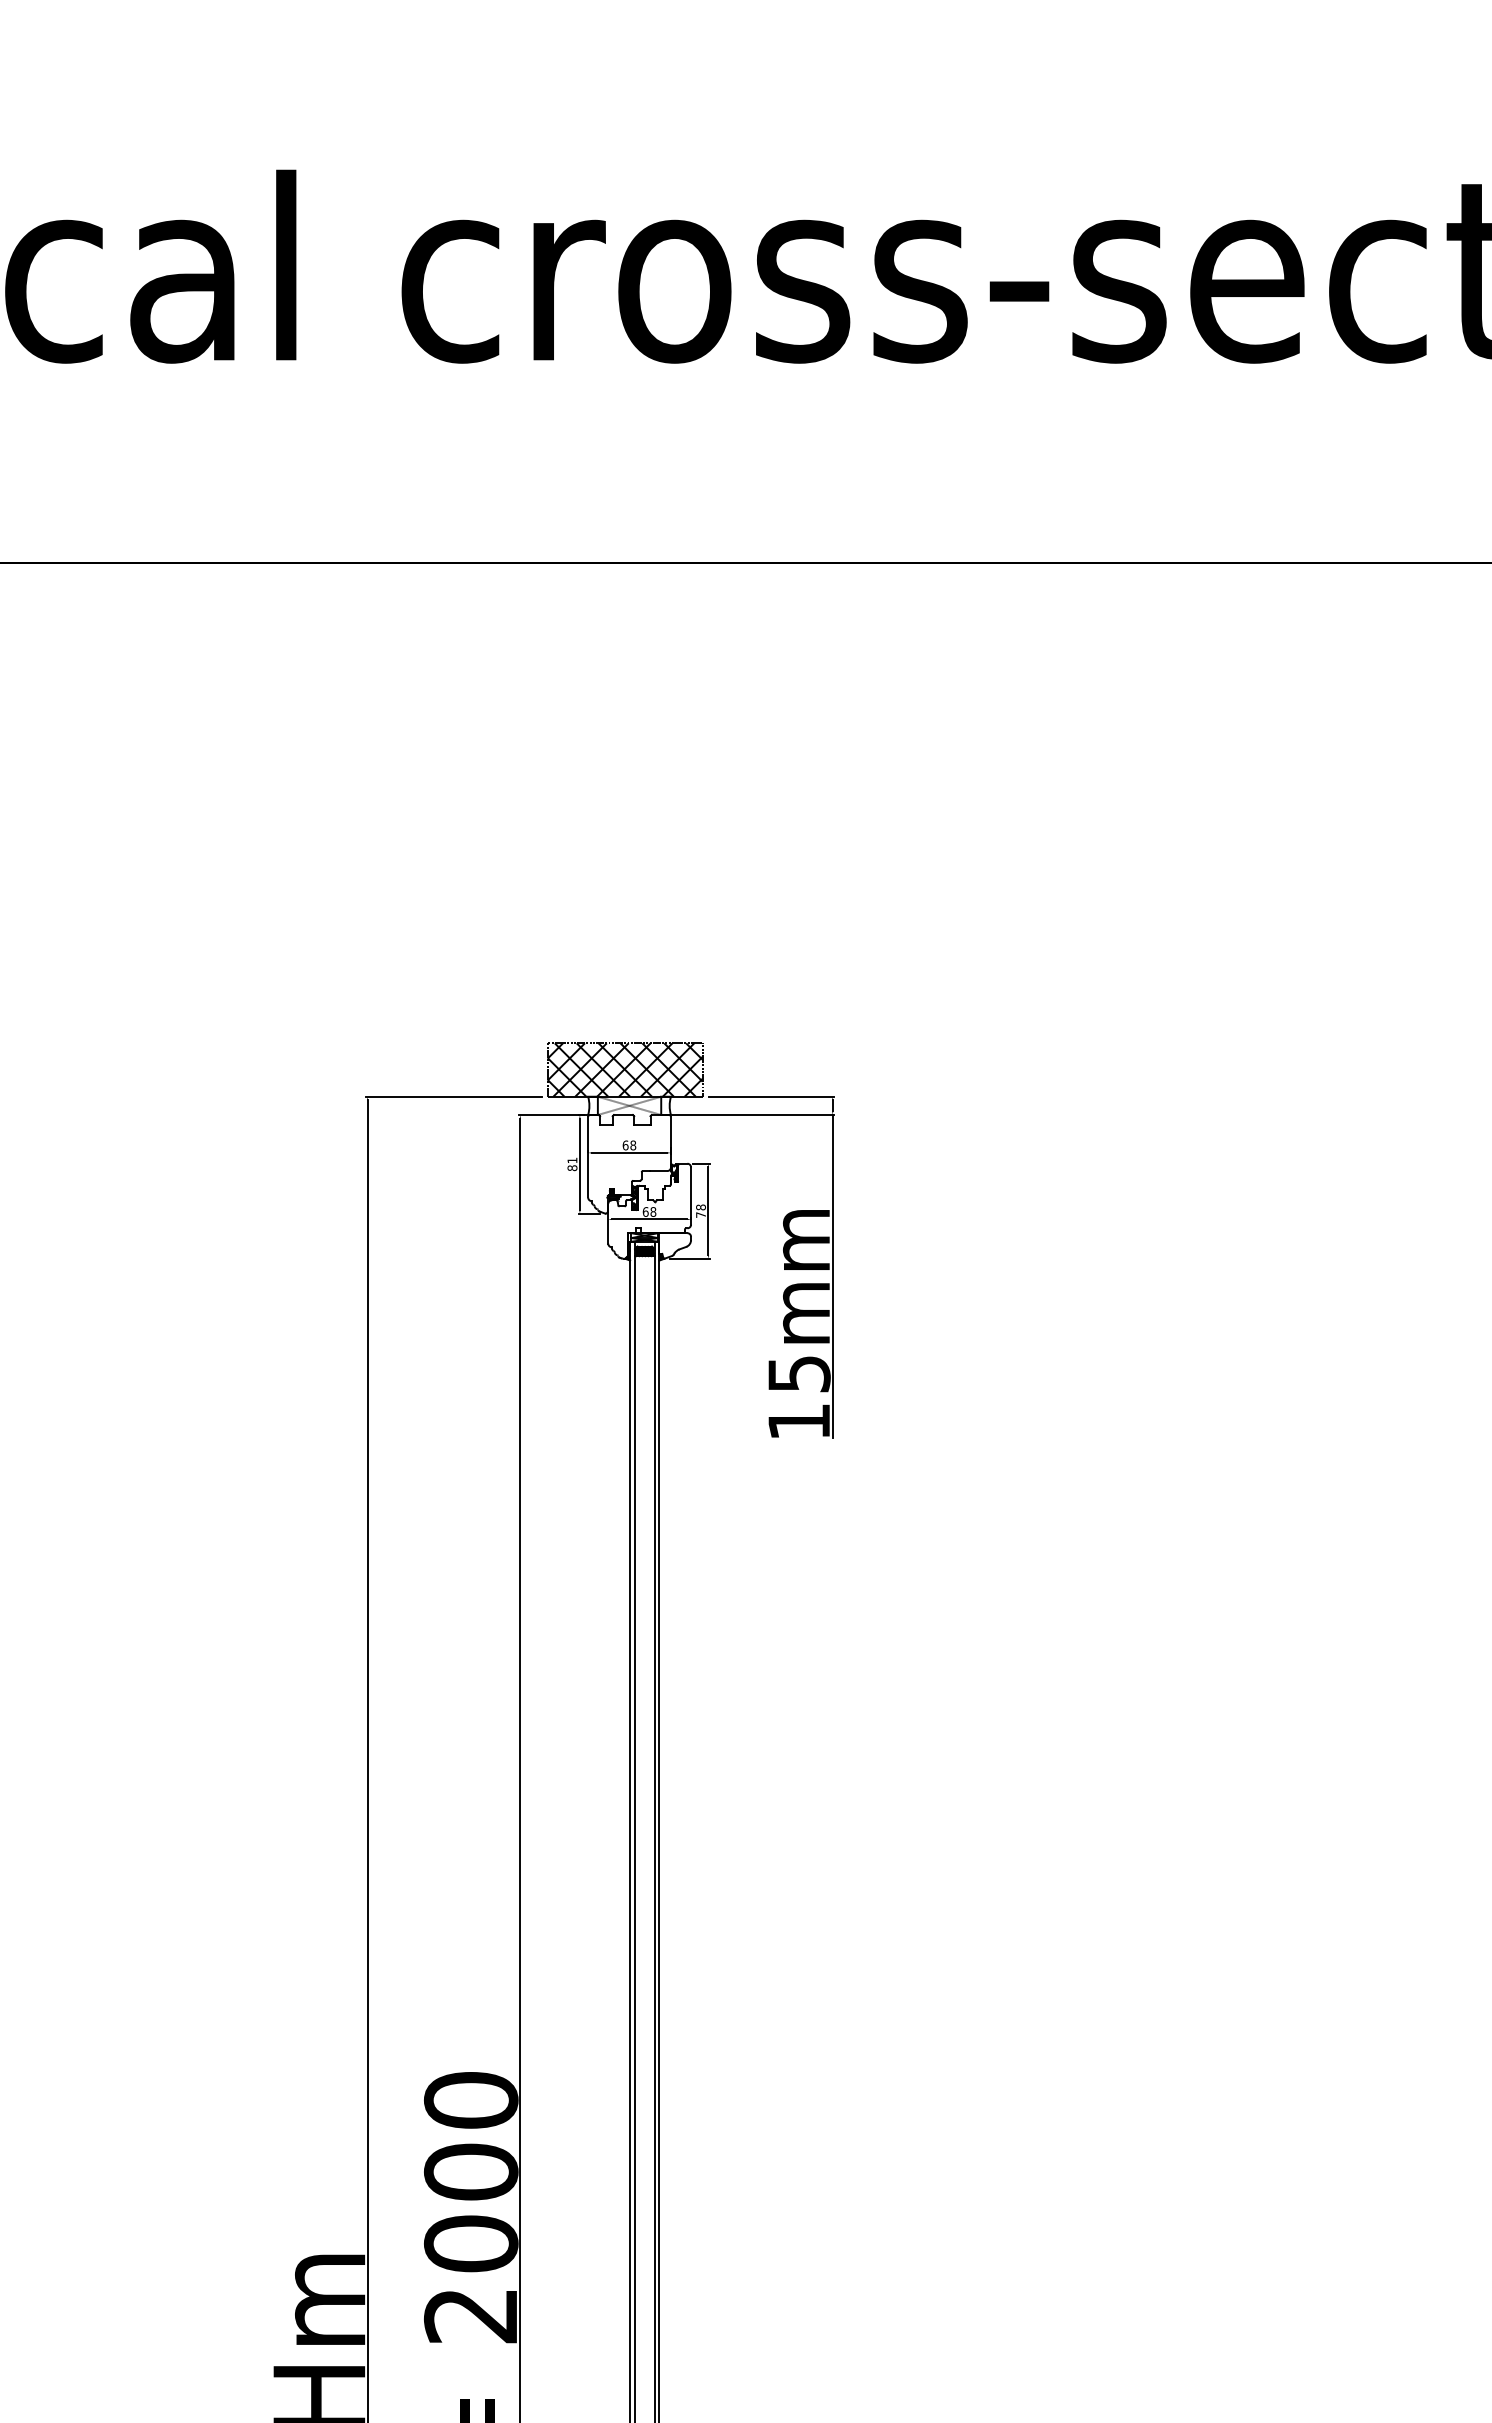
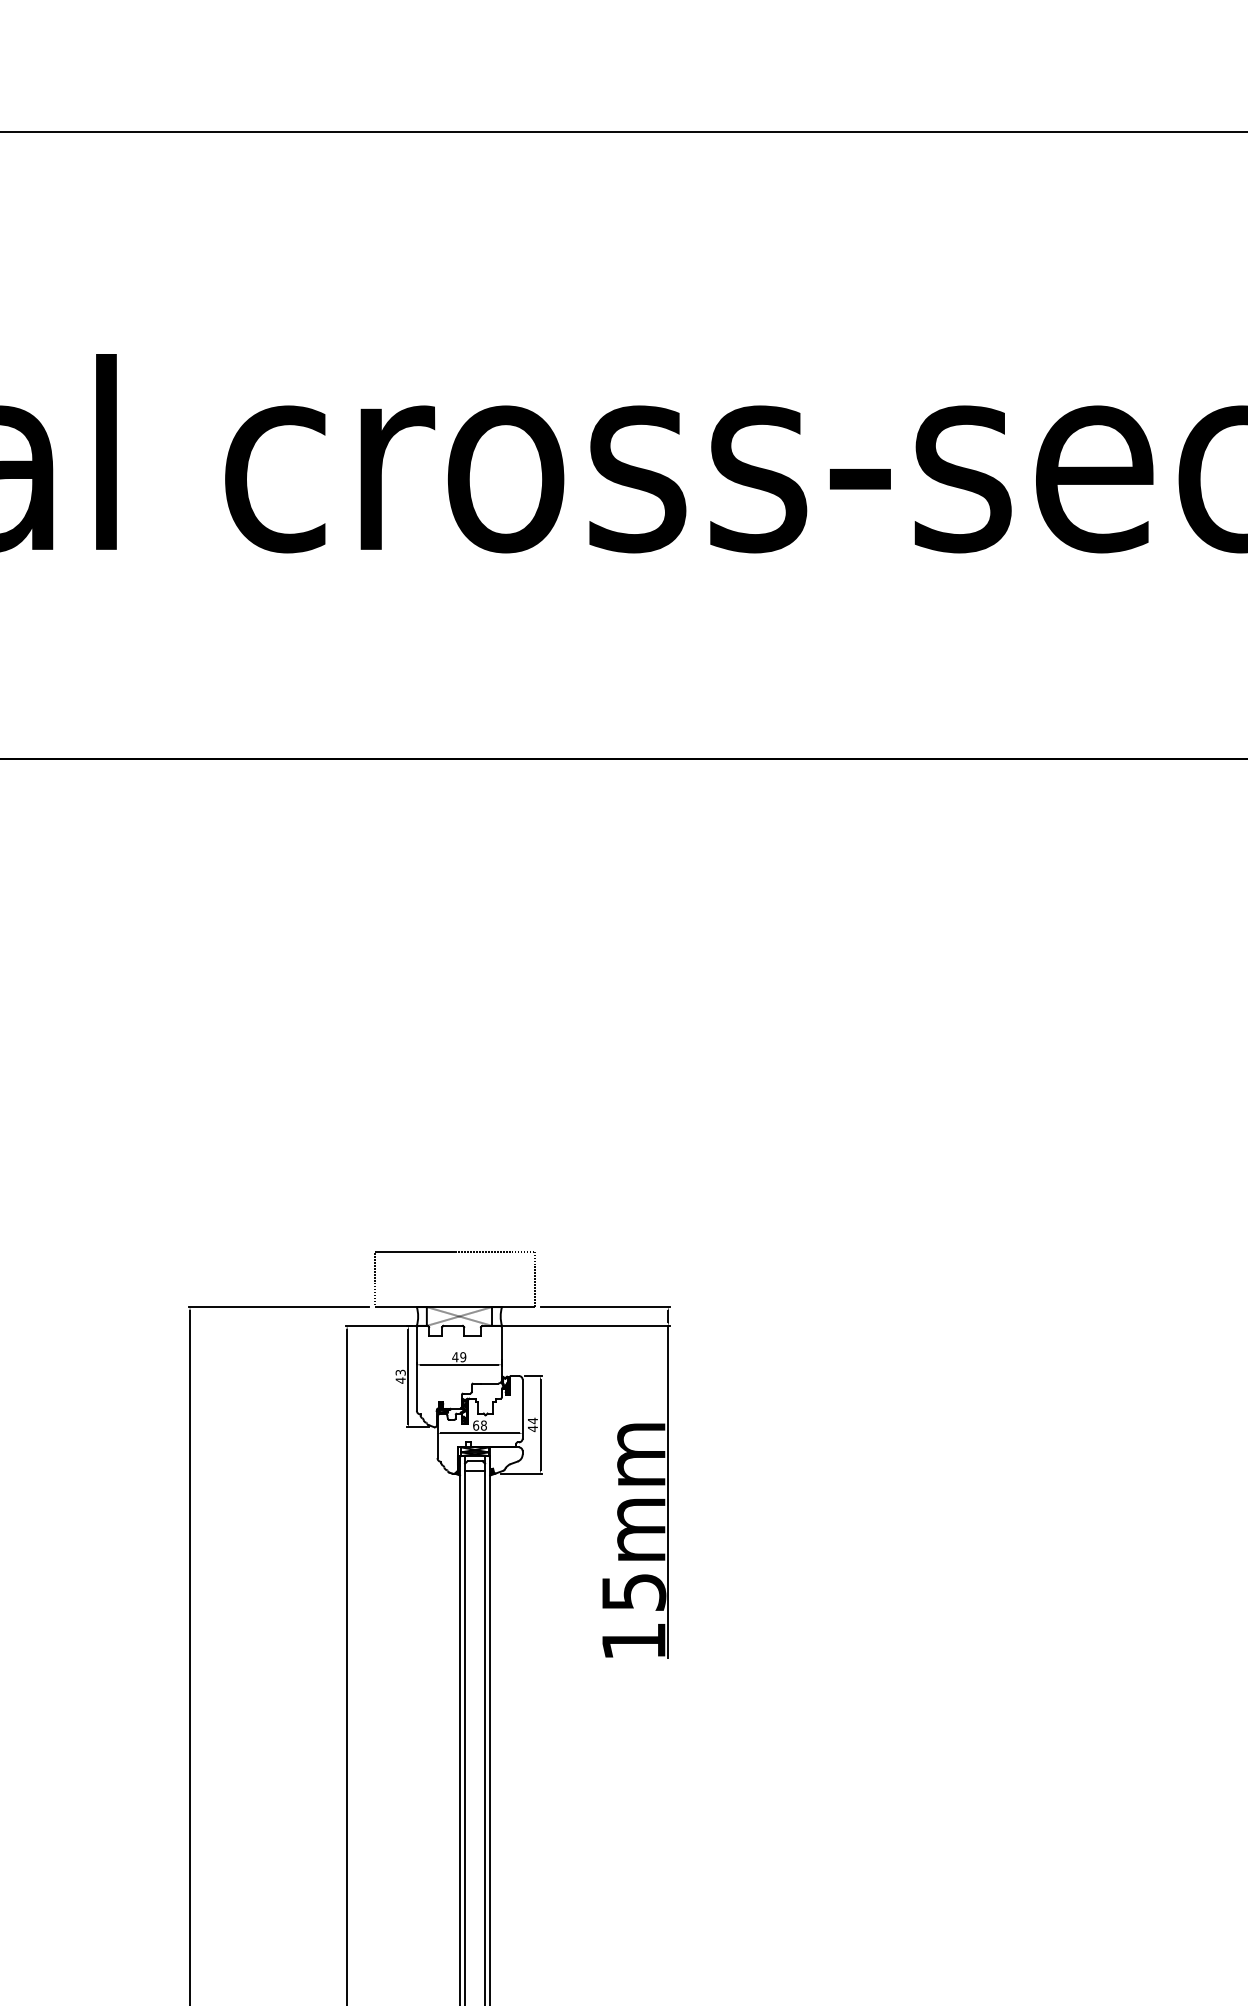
hatch: (624, 1069) -> (454, 1279), removed
text: (629, 1145) -> (459, 1357), 68 -> 49
text: (572, 1164) -> (400, 1376), 81 -> 43
text: (700, 1211) -> (532, 1425), 78 -> 44
hatch: (644, 1251) -> (474, 1466), removed

